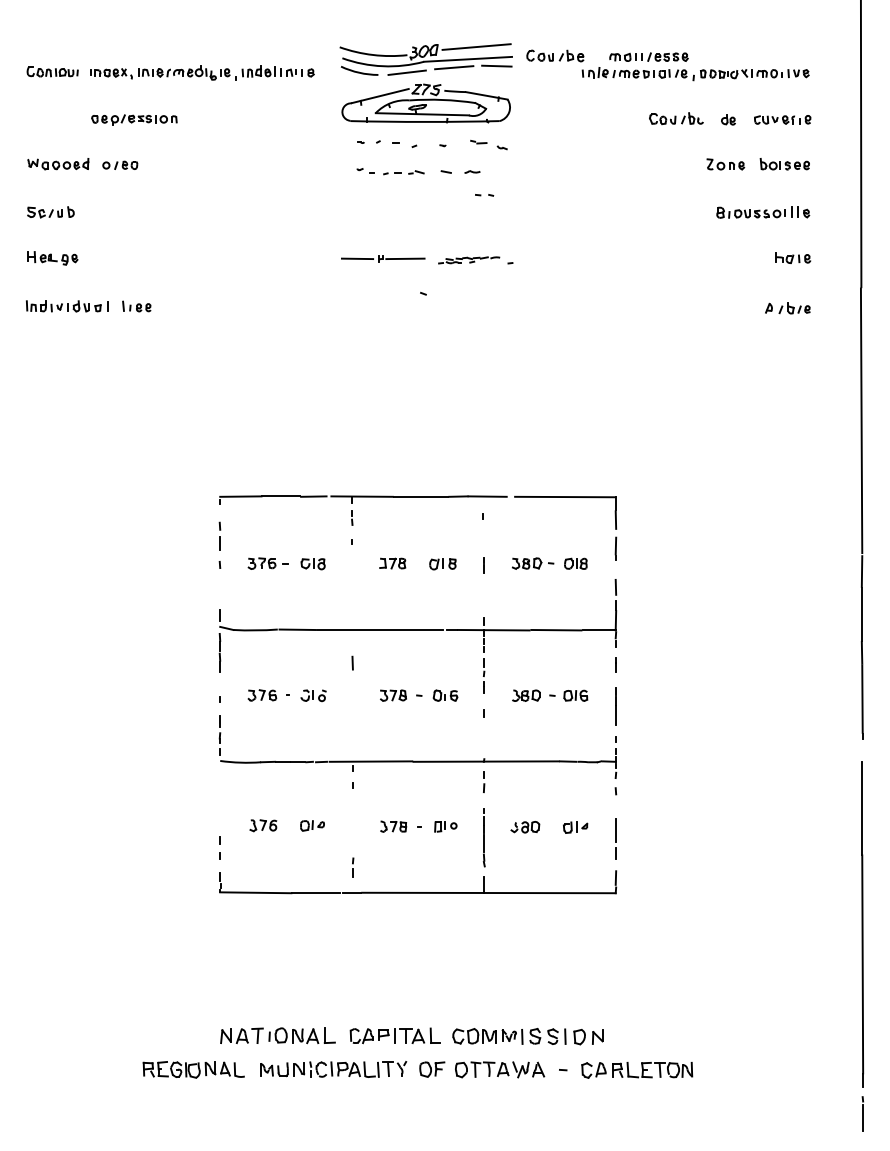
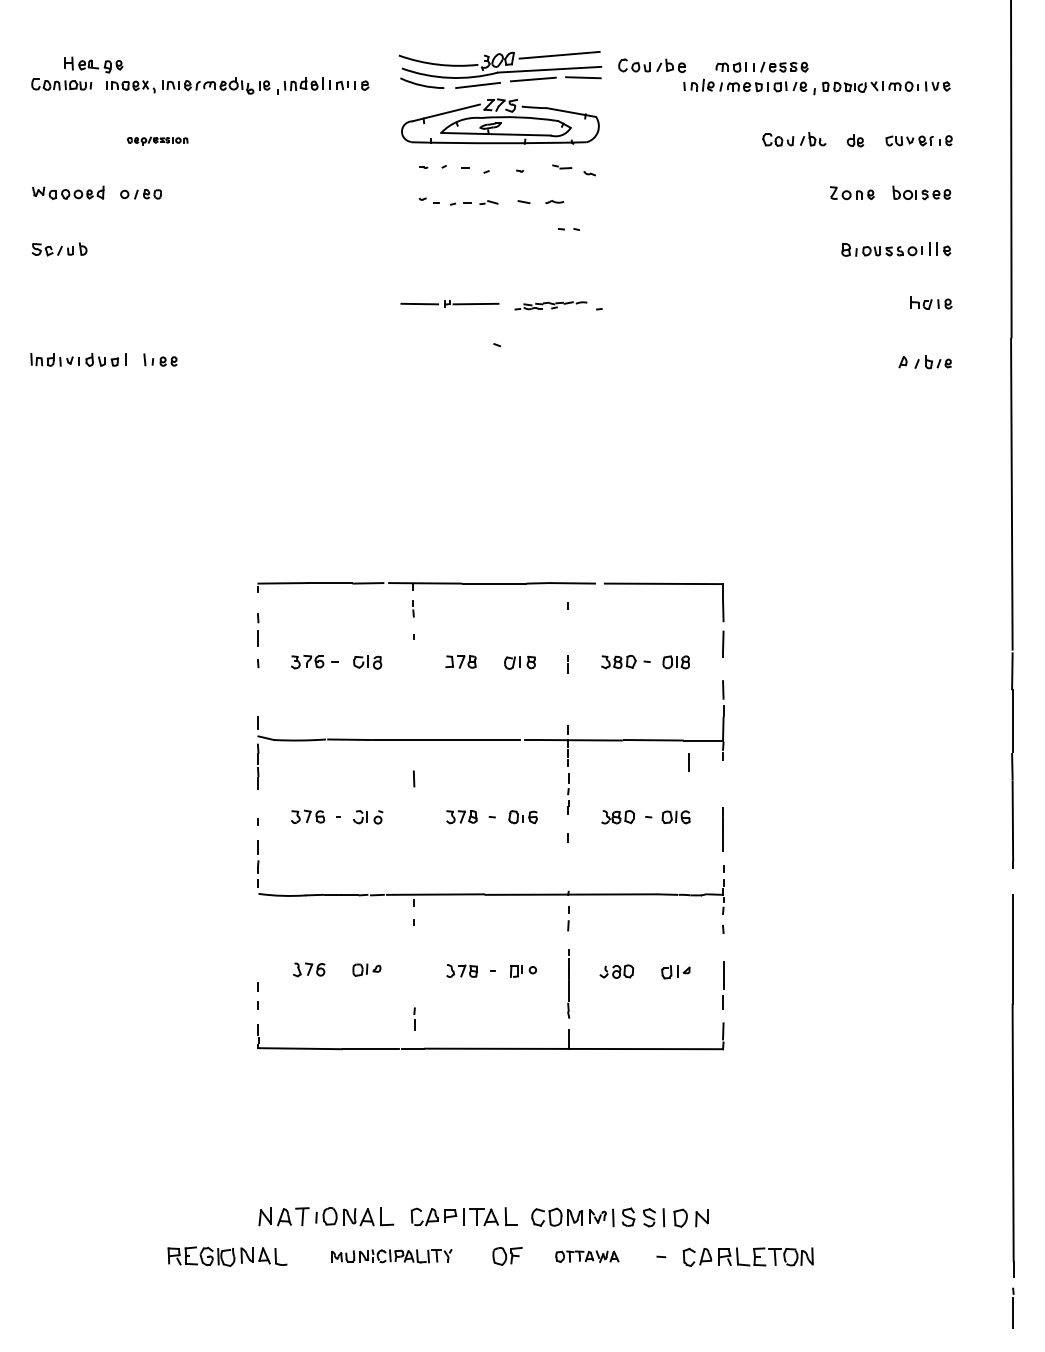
part: (134, 119) -> (157, 140), size x0.6
part: (52, 258) -> (93, 65), moved
line: (615, 664) -> (688, 761), moved
part: (333, 1069) -> (391, 1256), size x0.7
part: (500, 1069) -> (587, 1256), size x0.6

